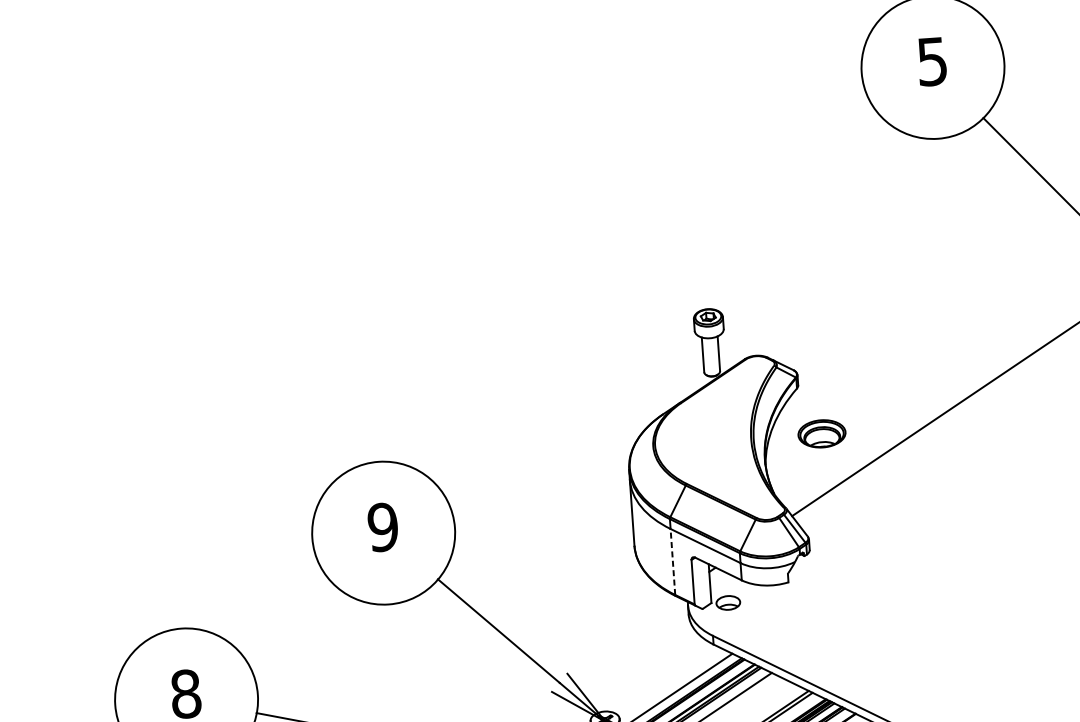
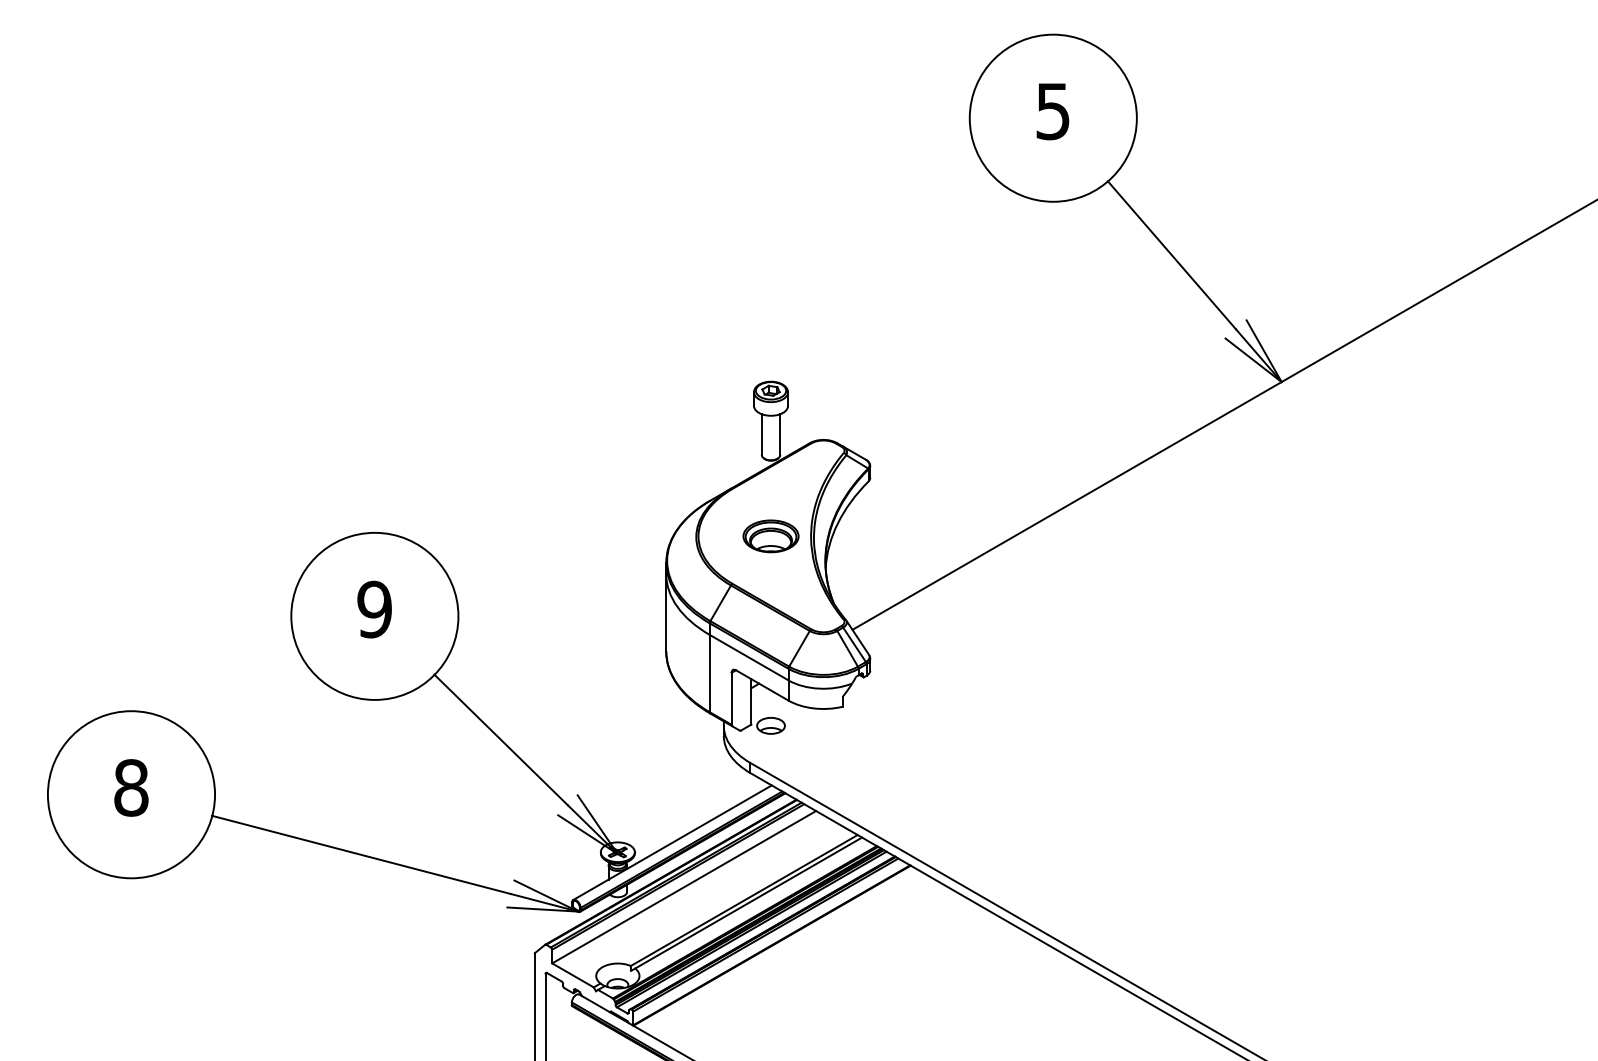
part: (821, 434) -> (770, 536), moved
line: (672, 561) -> (709, 673), dashed -> solid

